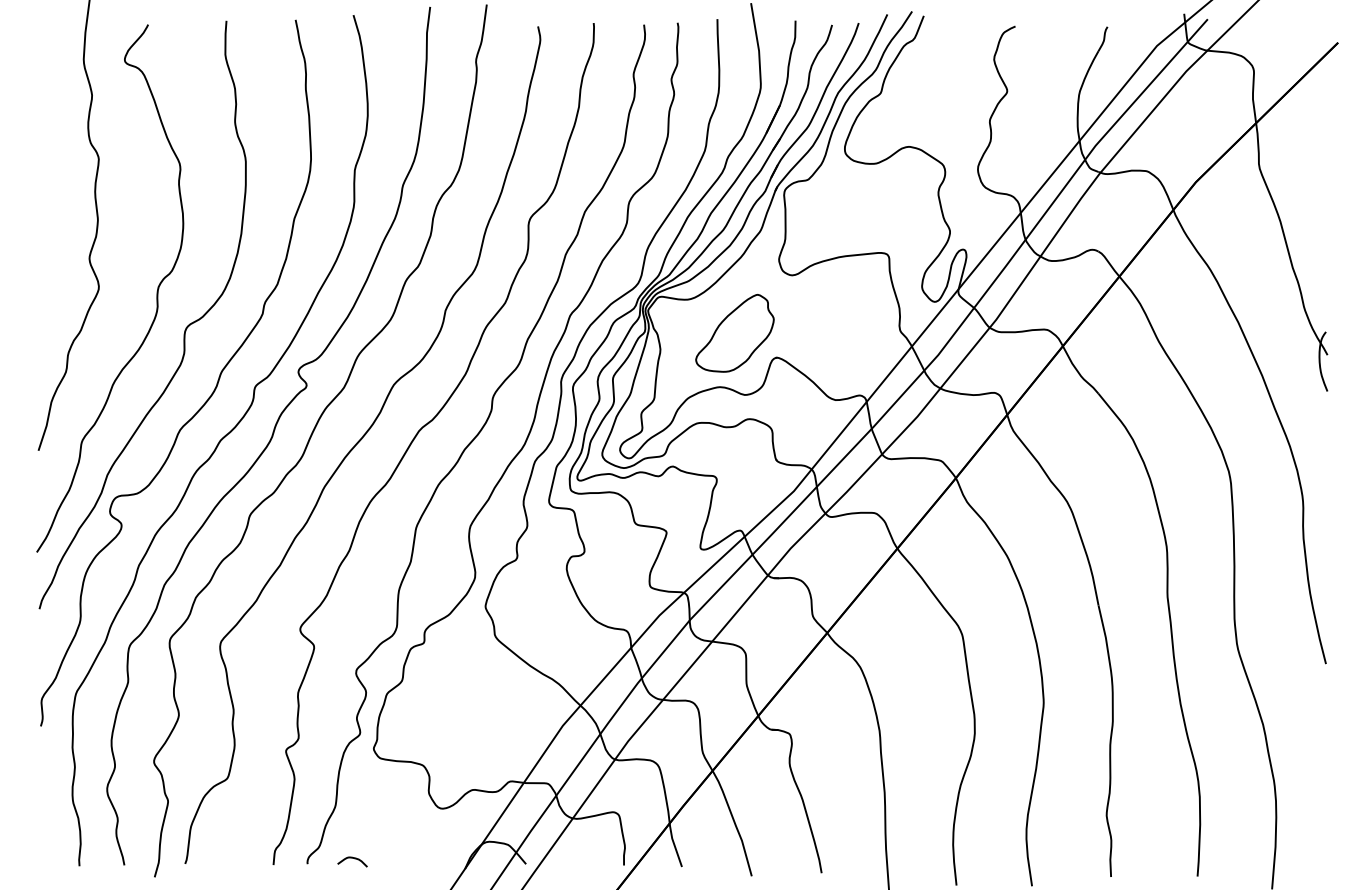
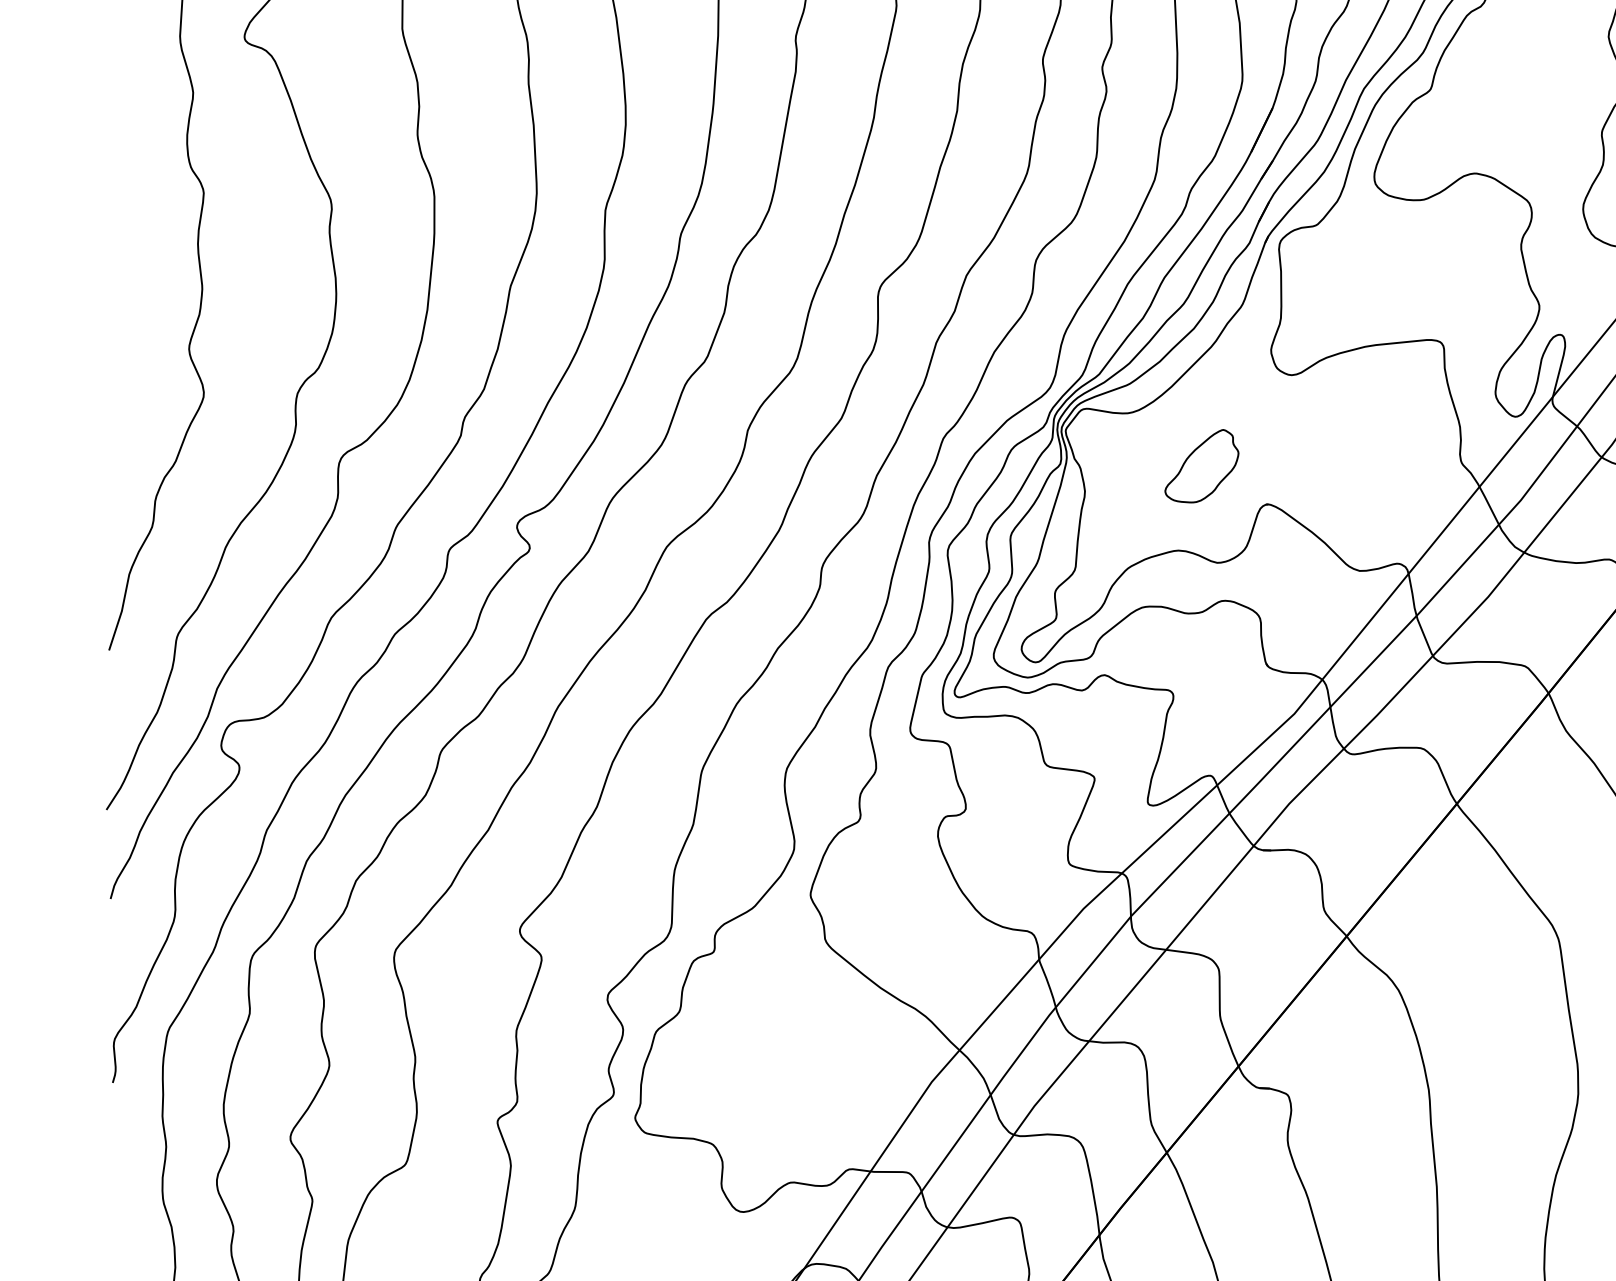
part: (734, 333) -> (1201, 466), size x0.6

